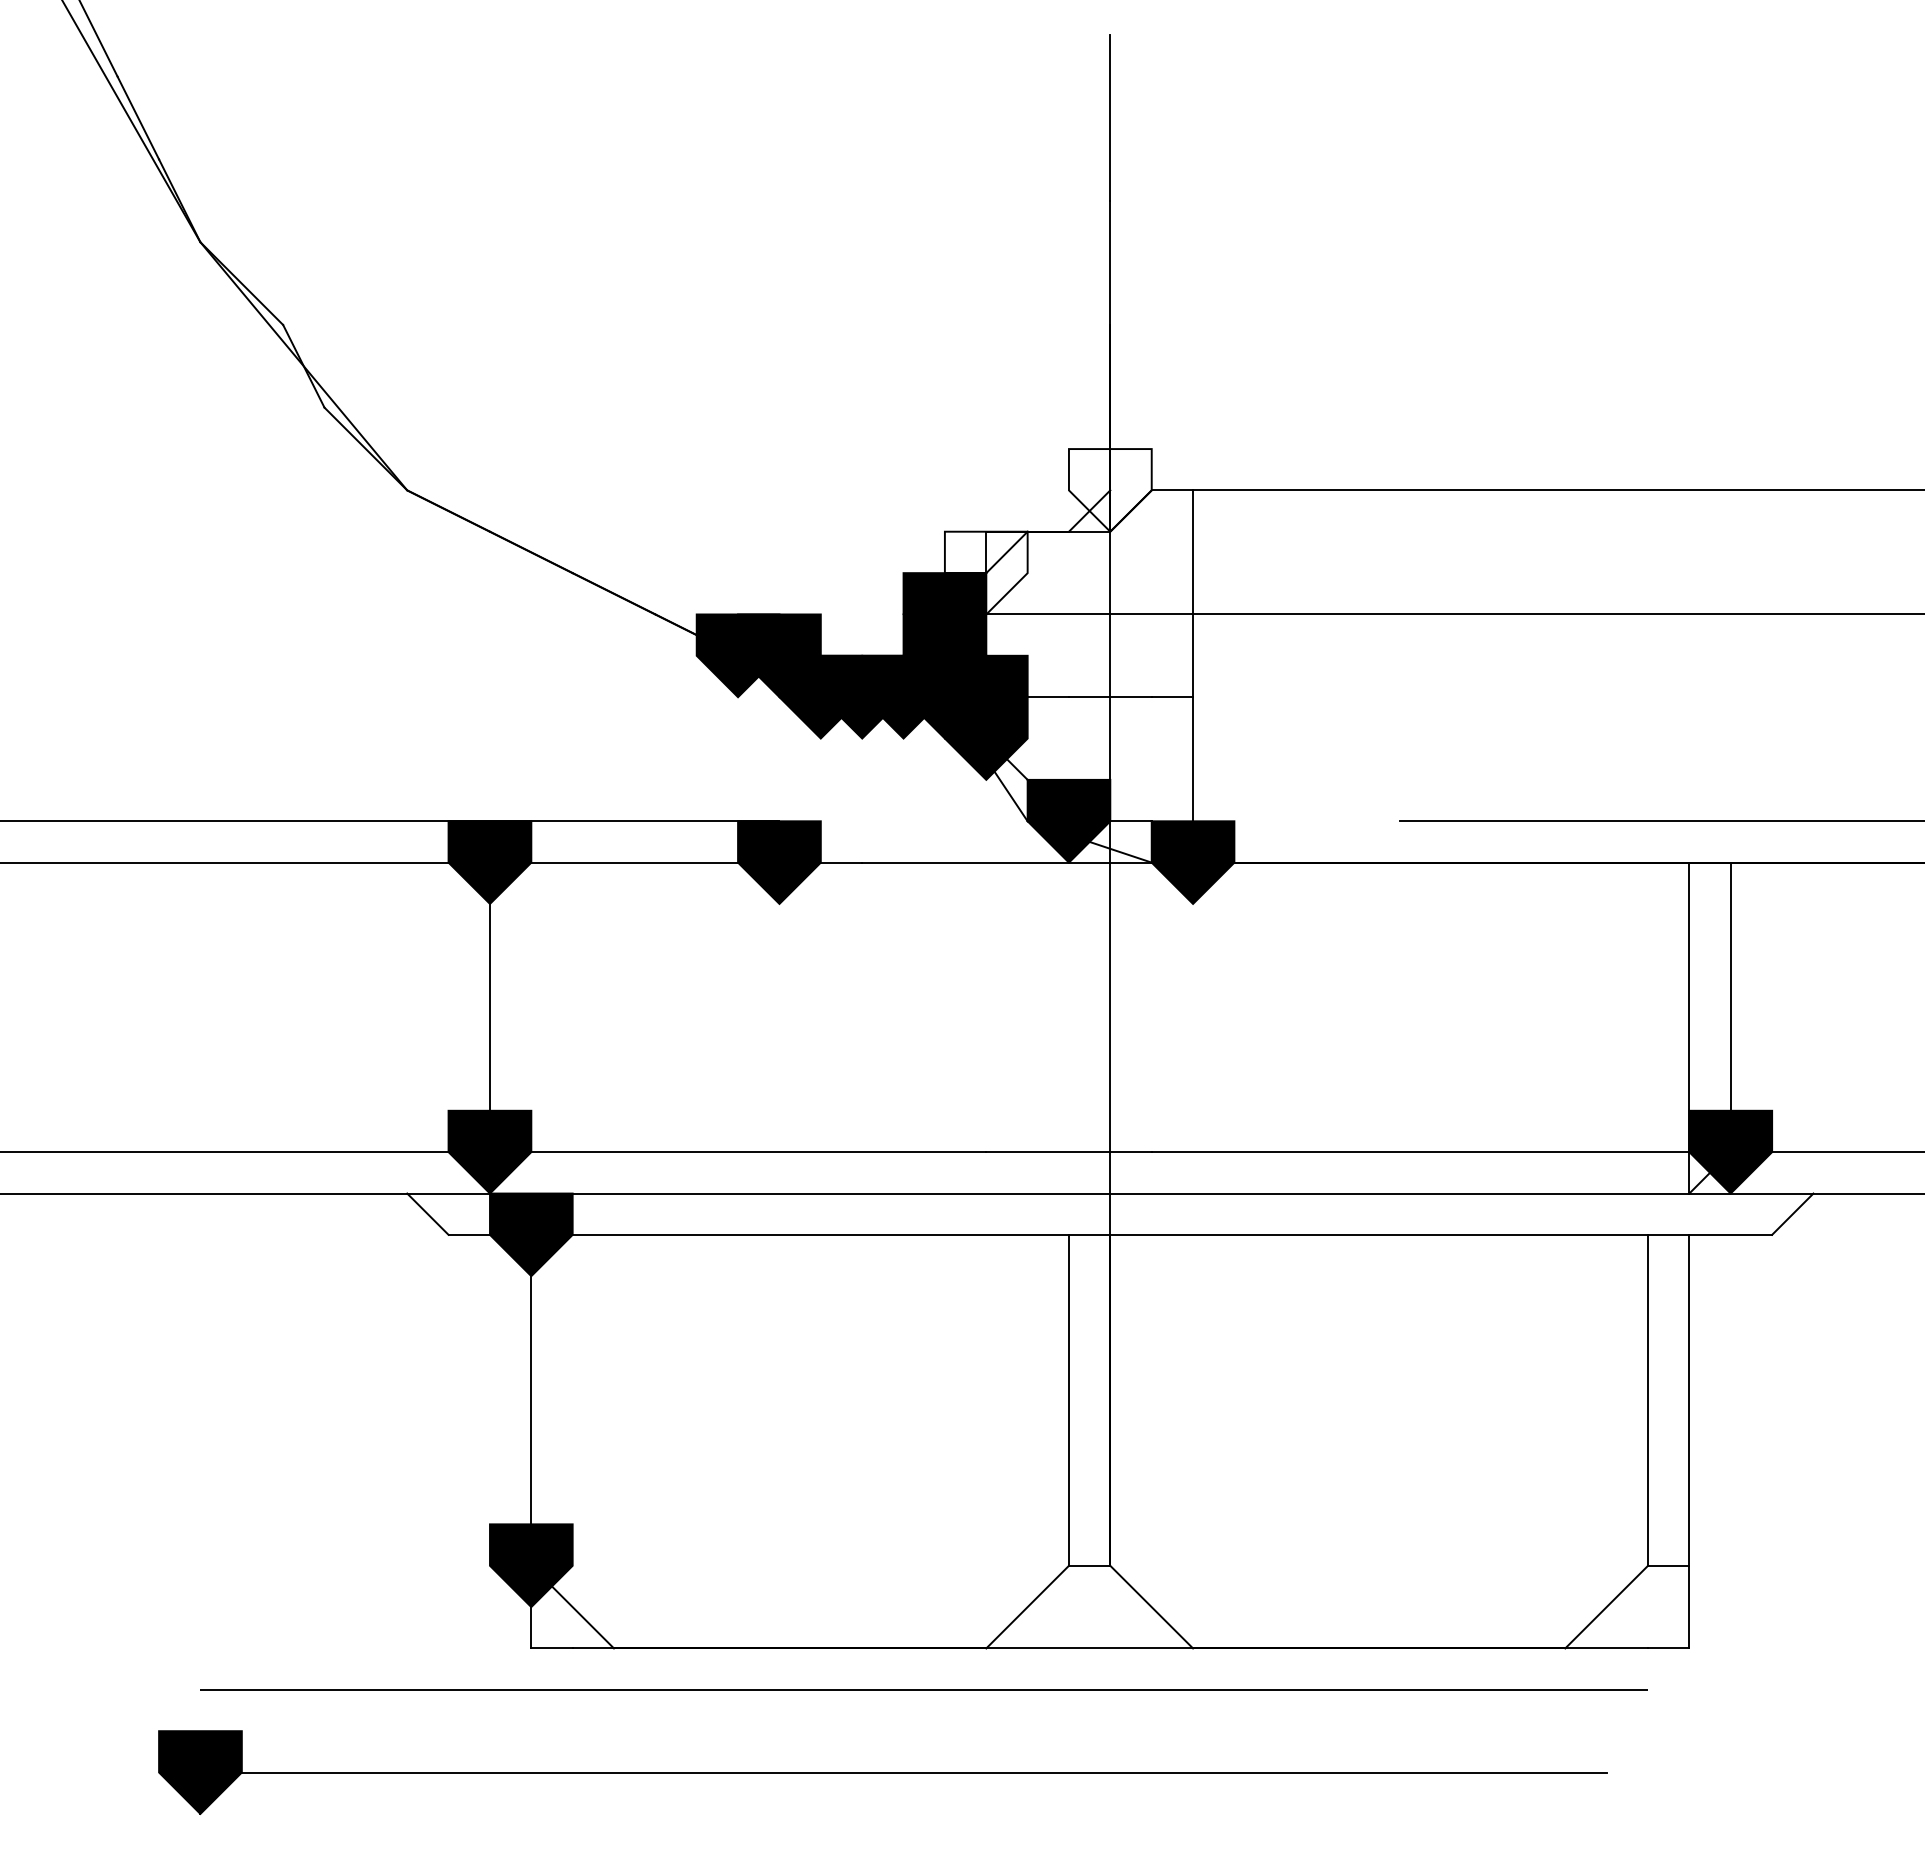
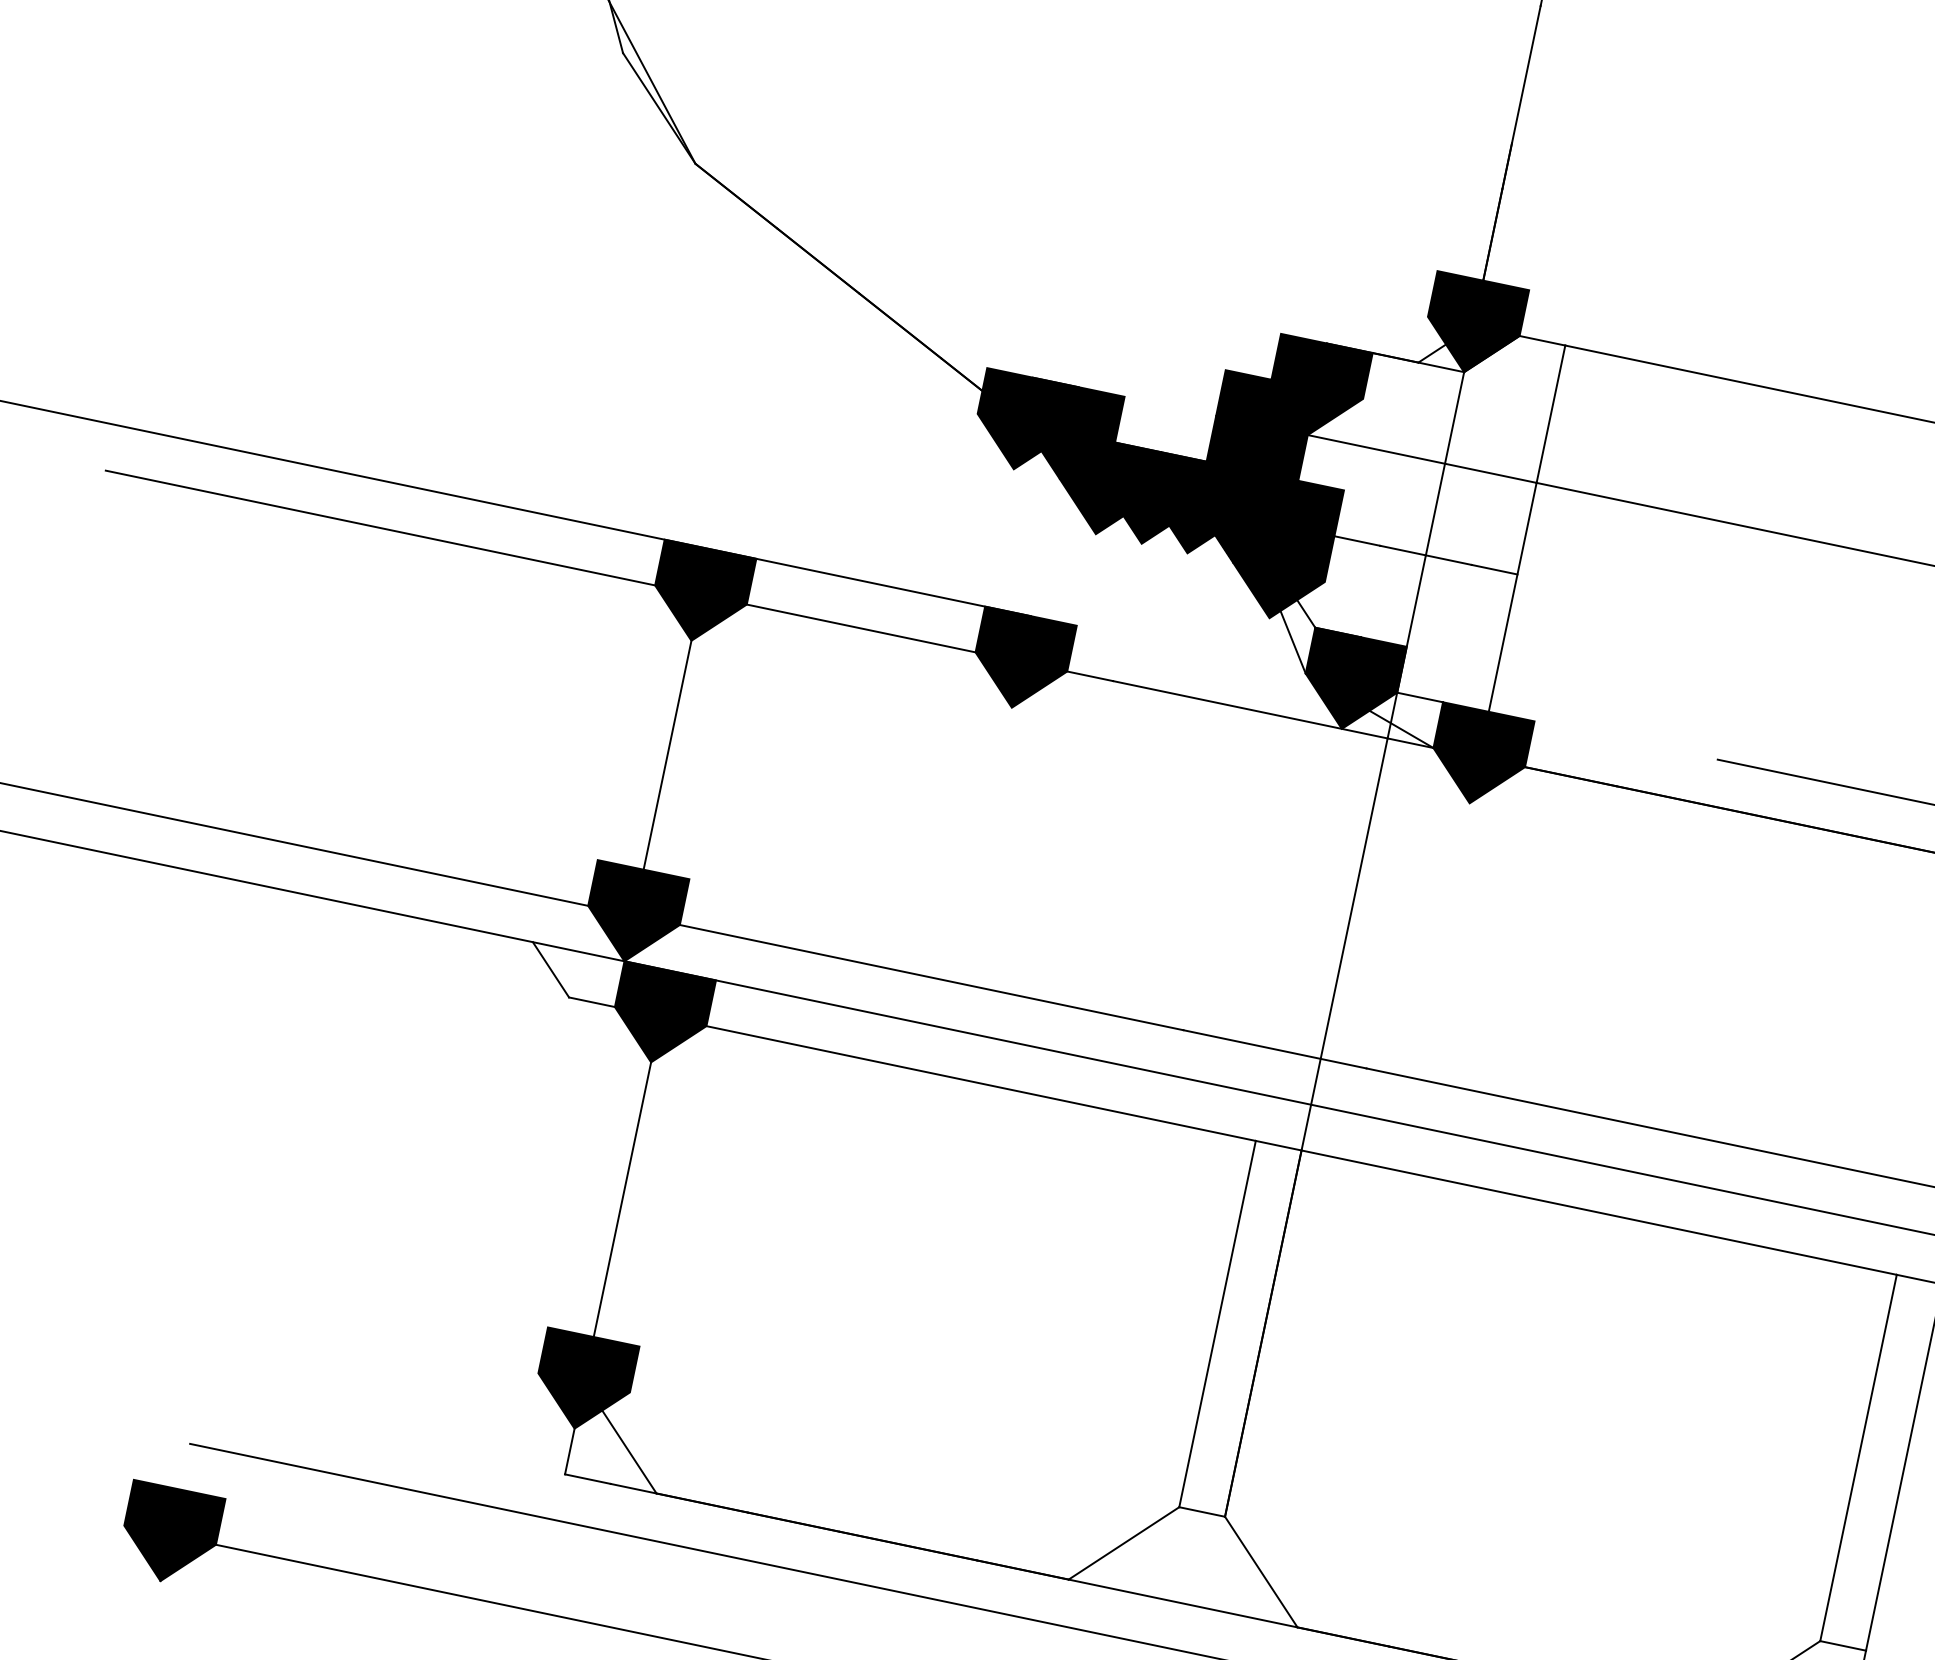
fill: (1109, 490) -> (1472, 326), added
fill: (985, 572) -> (1316, 388), added

